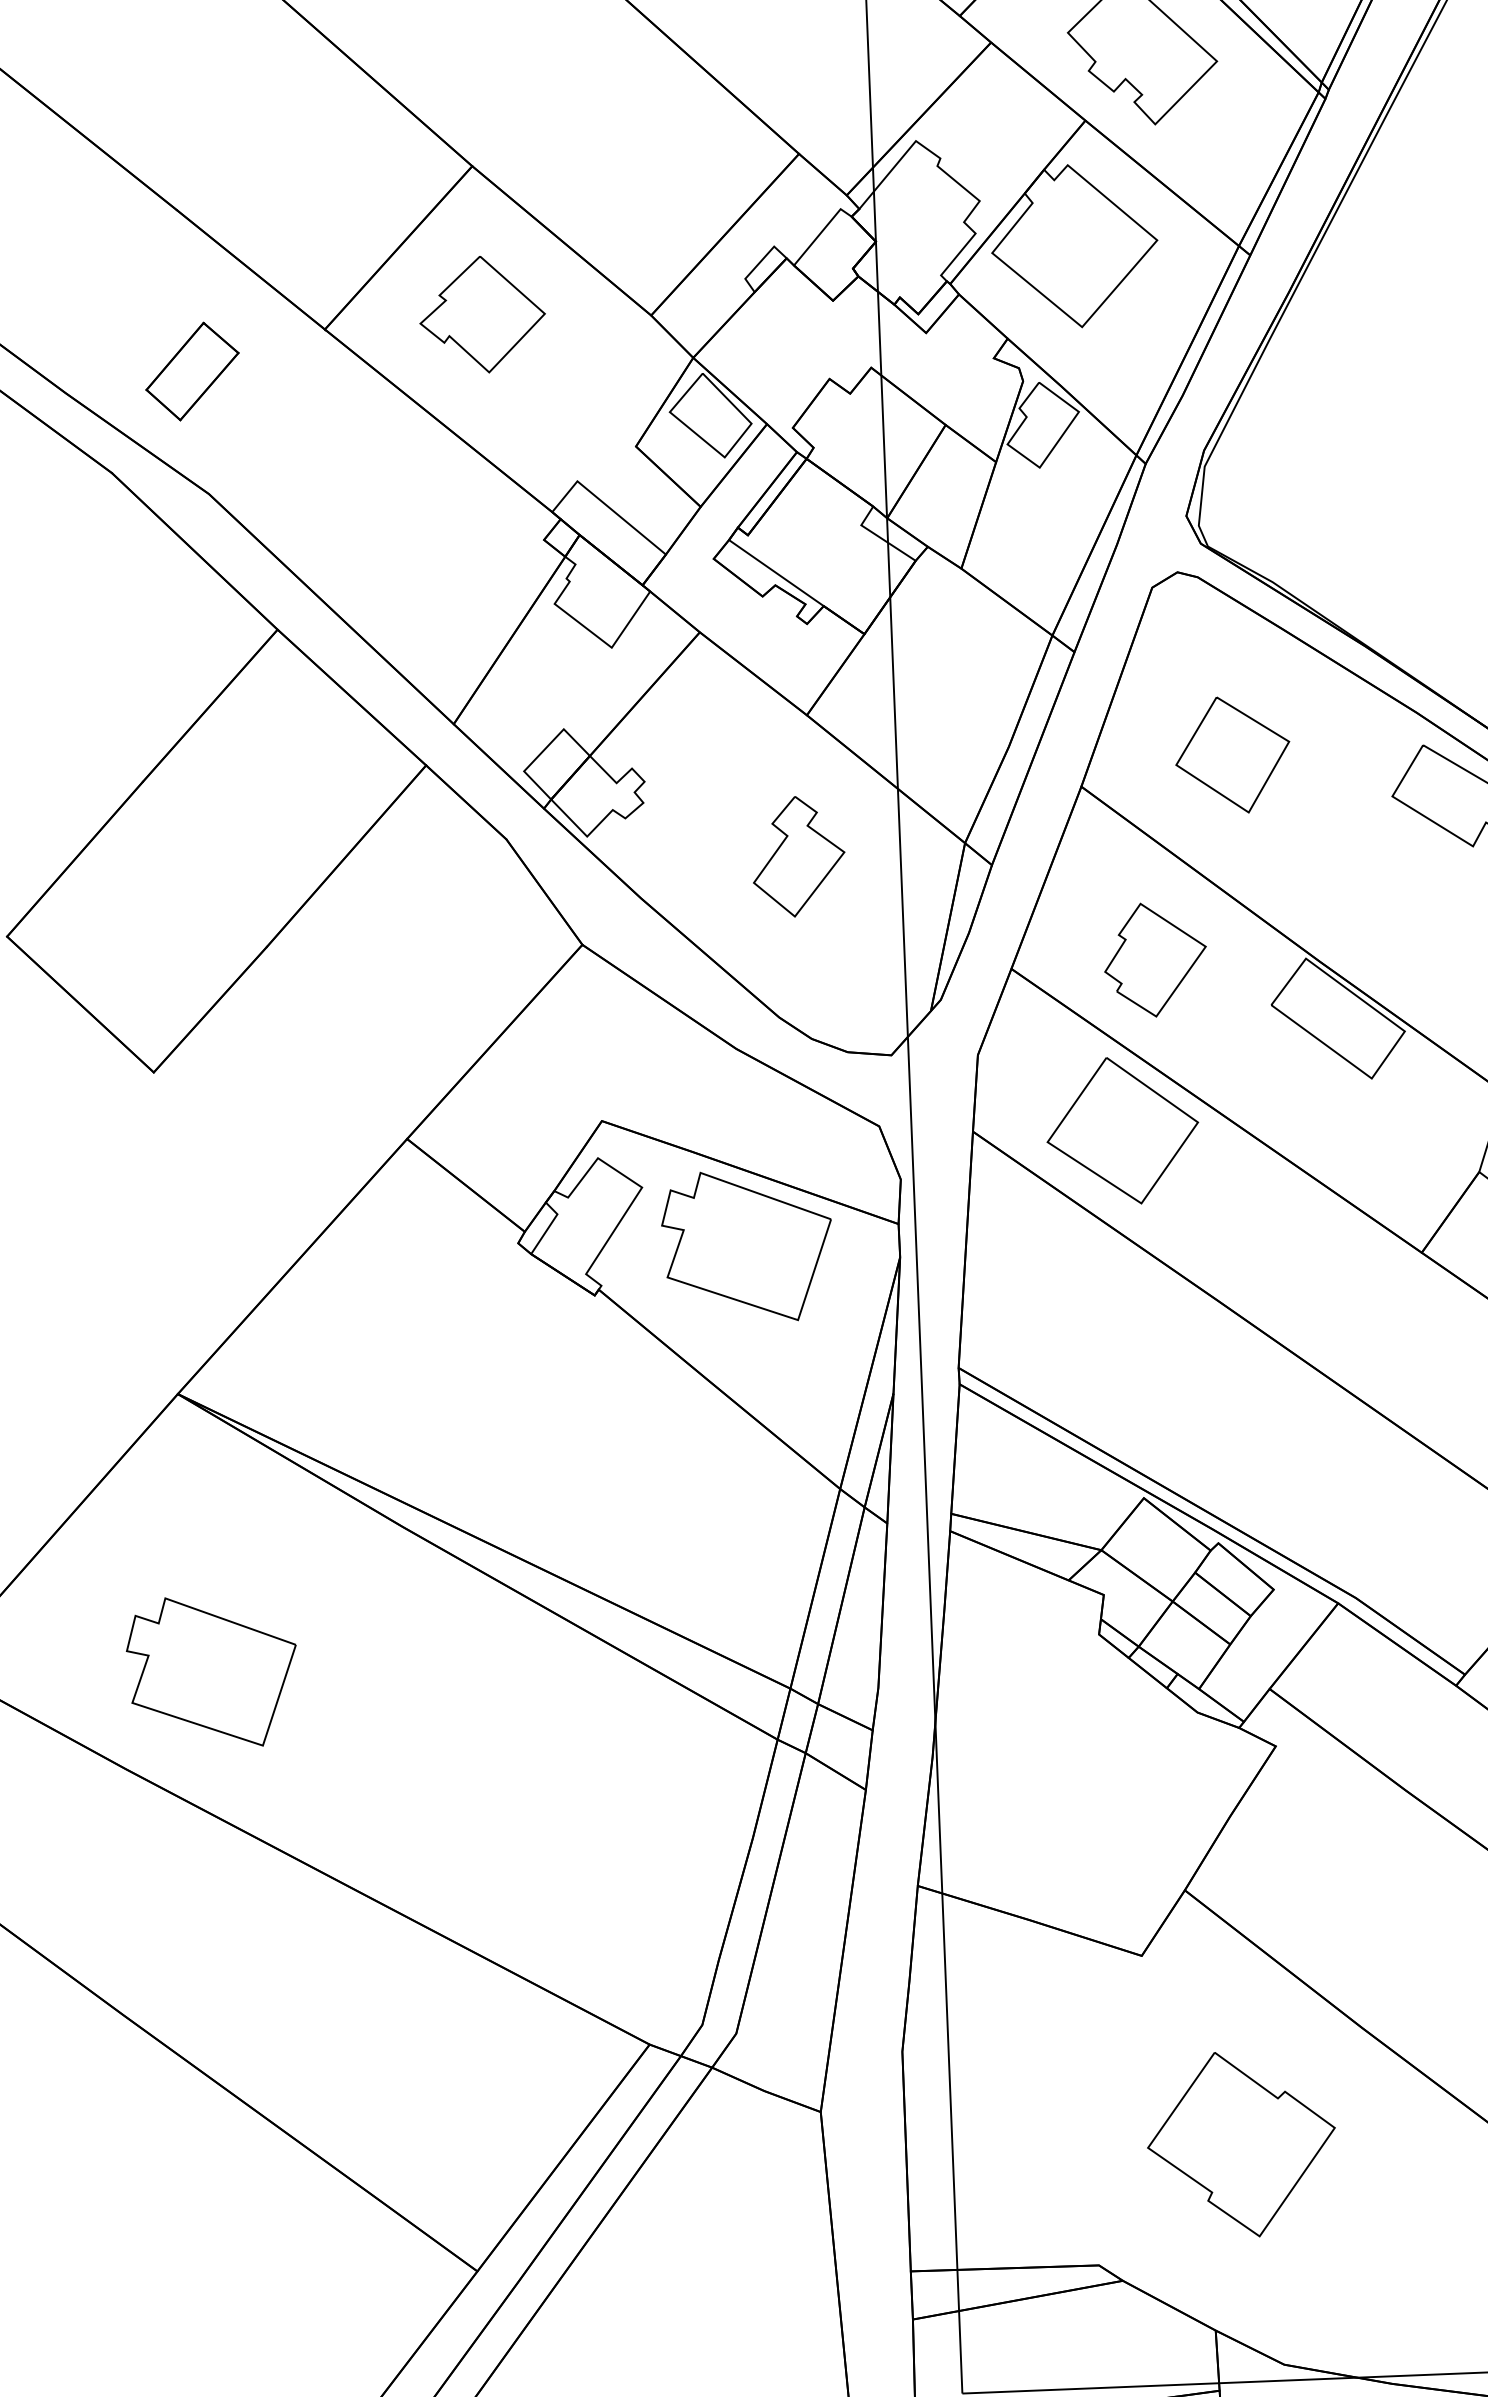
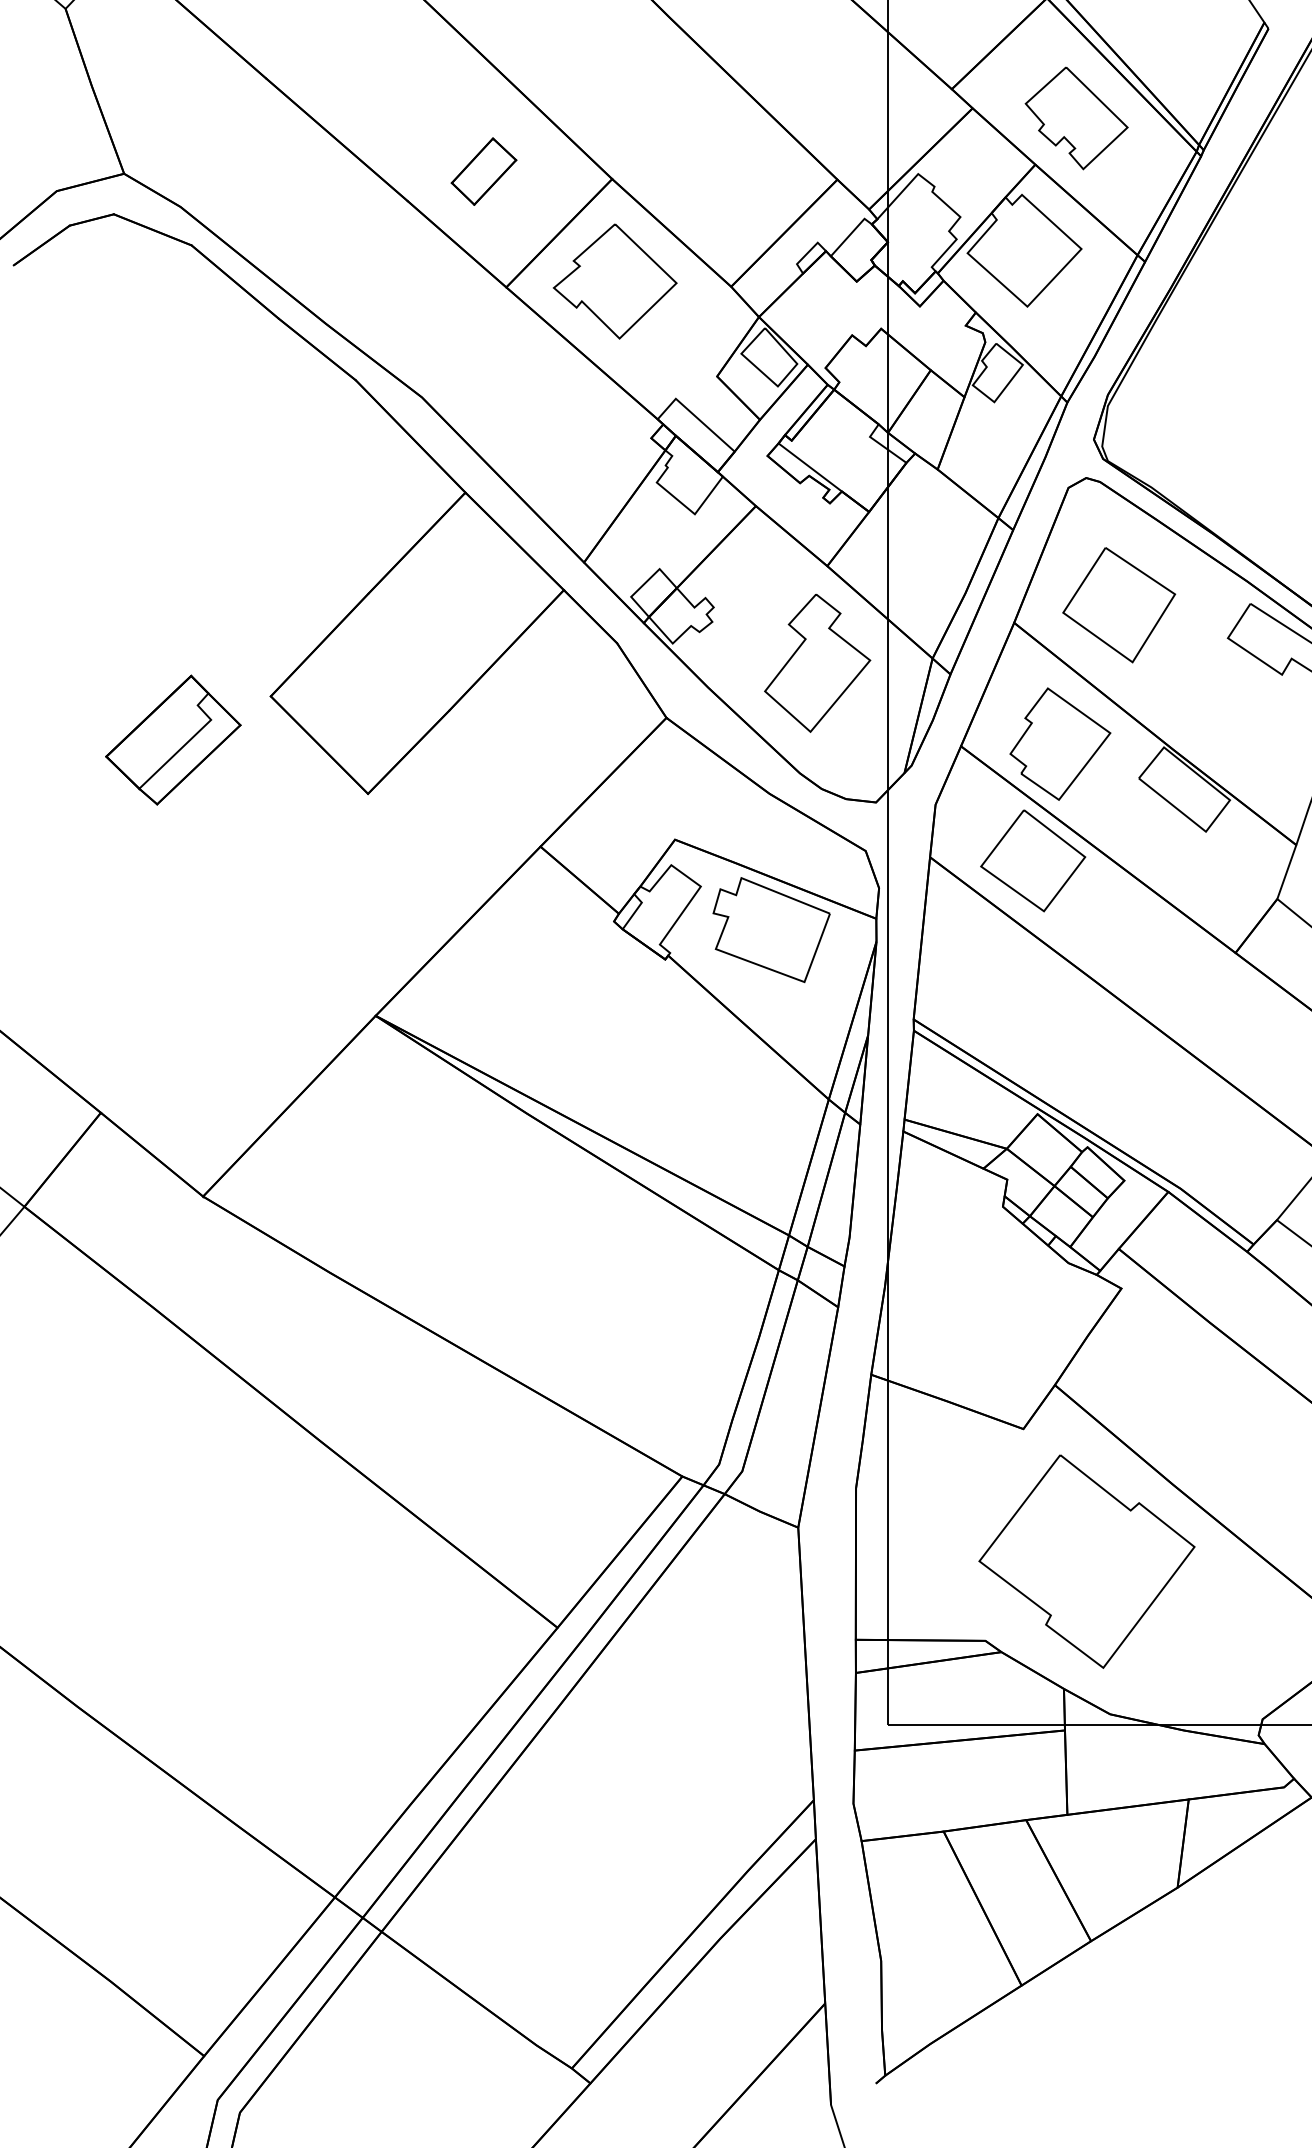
part: (481, 314) -> (614, 281), size x1.43
part: (191, 371) -> (483, 171), moved
part: (1233, 755) -> (1119, 605), size x1.43
part: (798, 855) -> (817, 662), size x1.67
part: (1155, 959) -> (1060, 743), size x1.43
part: (212, 1672) -> (391, 1208), removed
part: (1240, 2144) -> (1086, 1561), size x1.67

